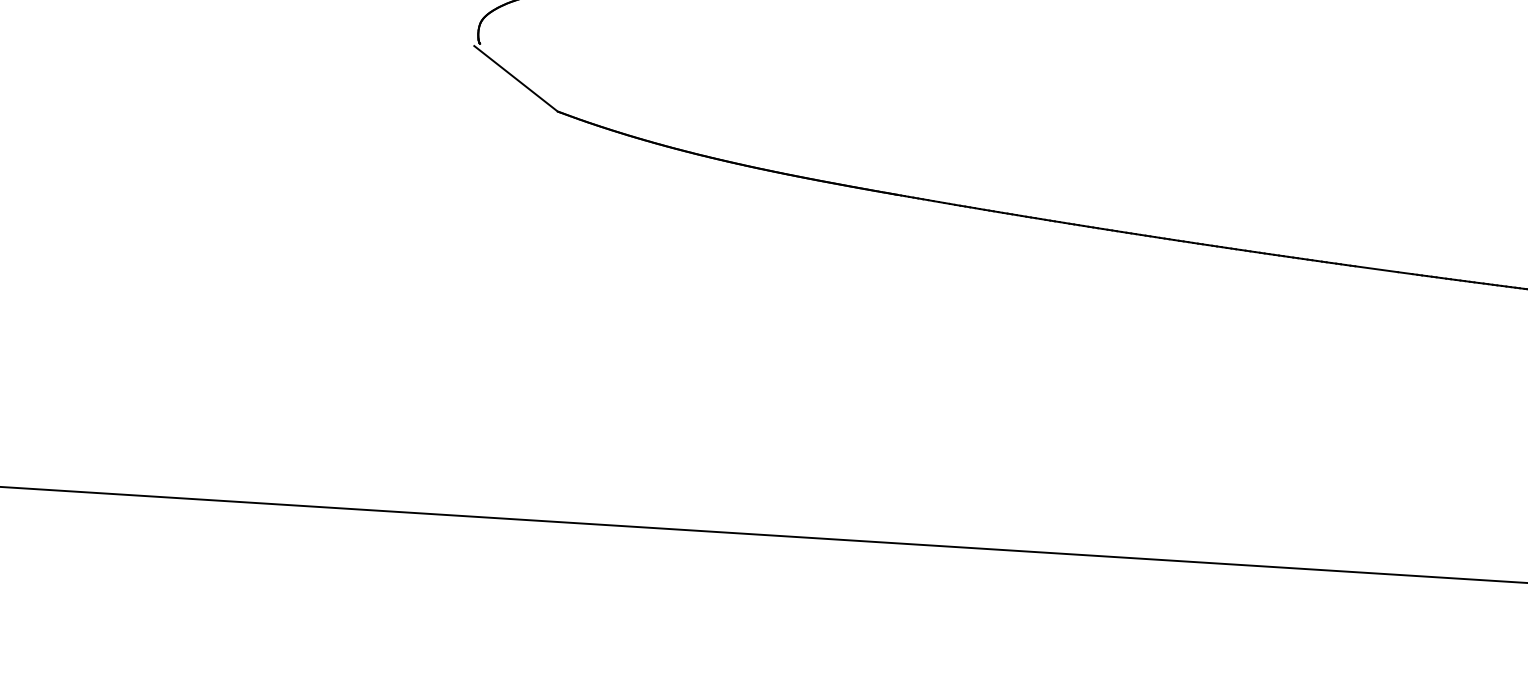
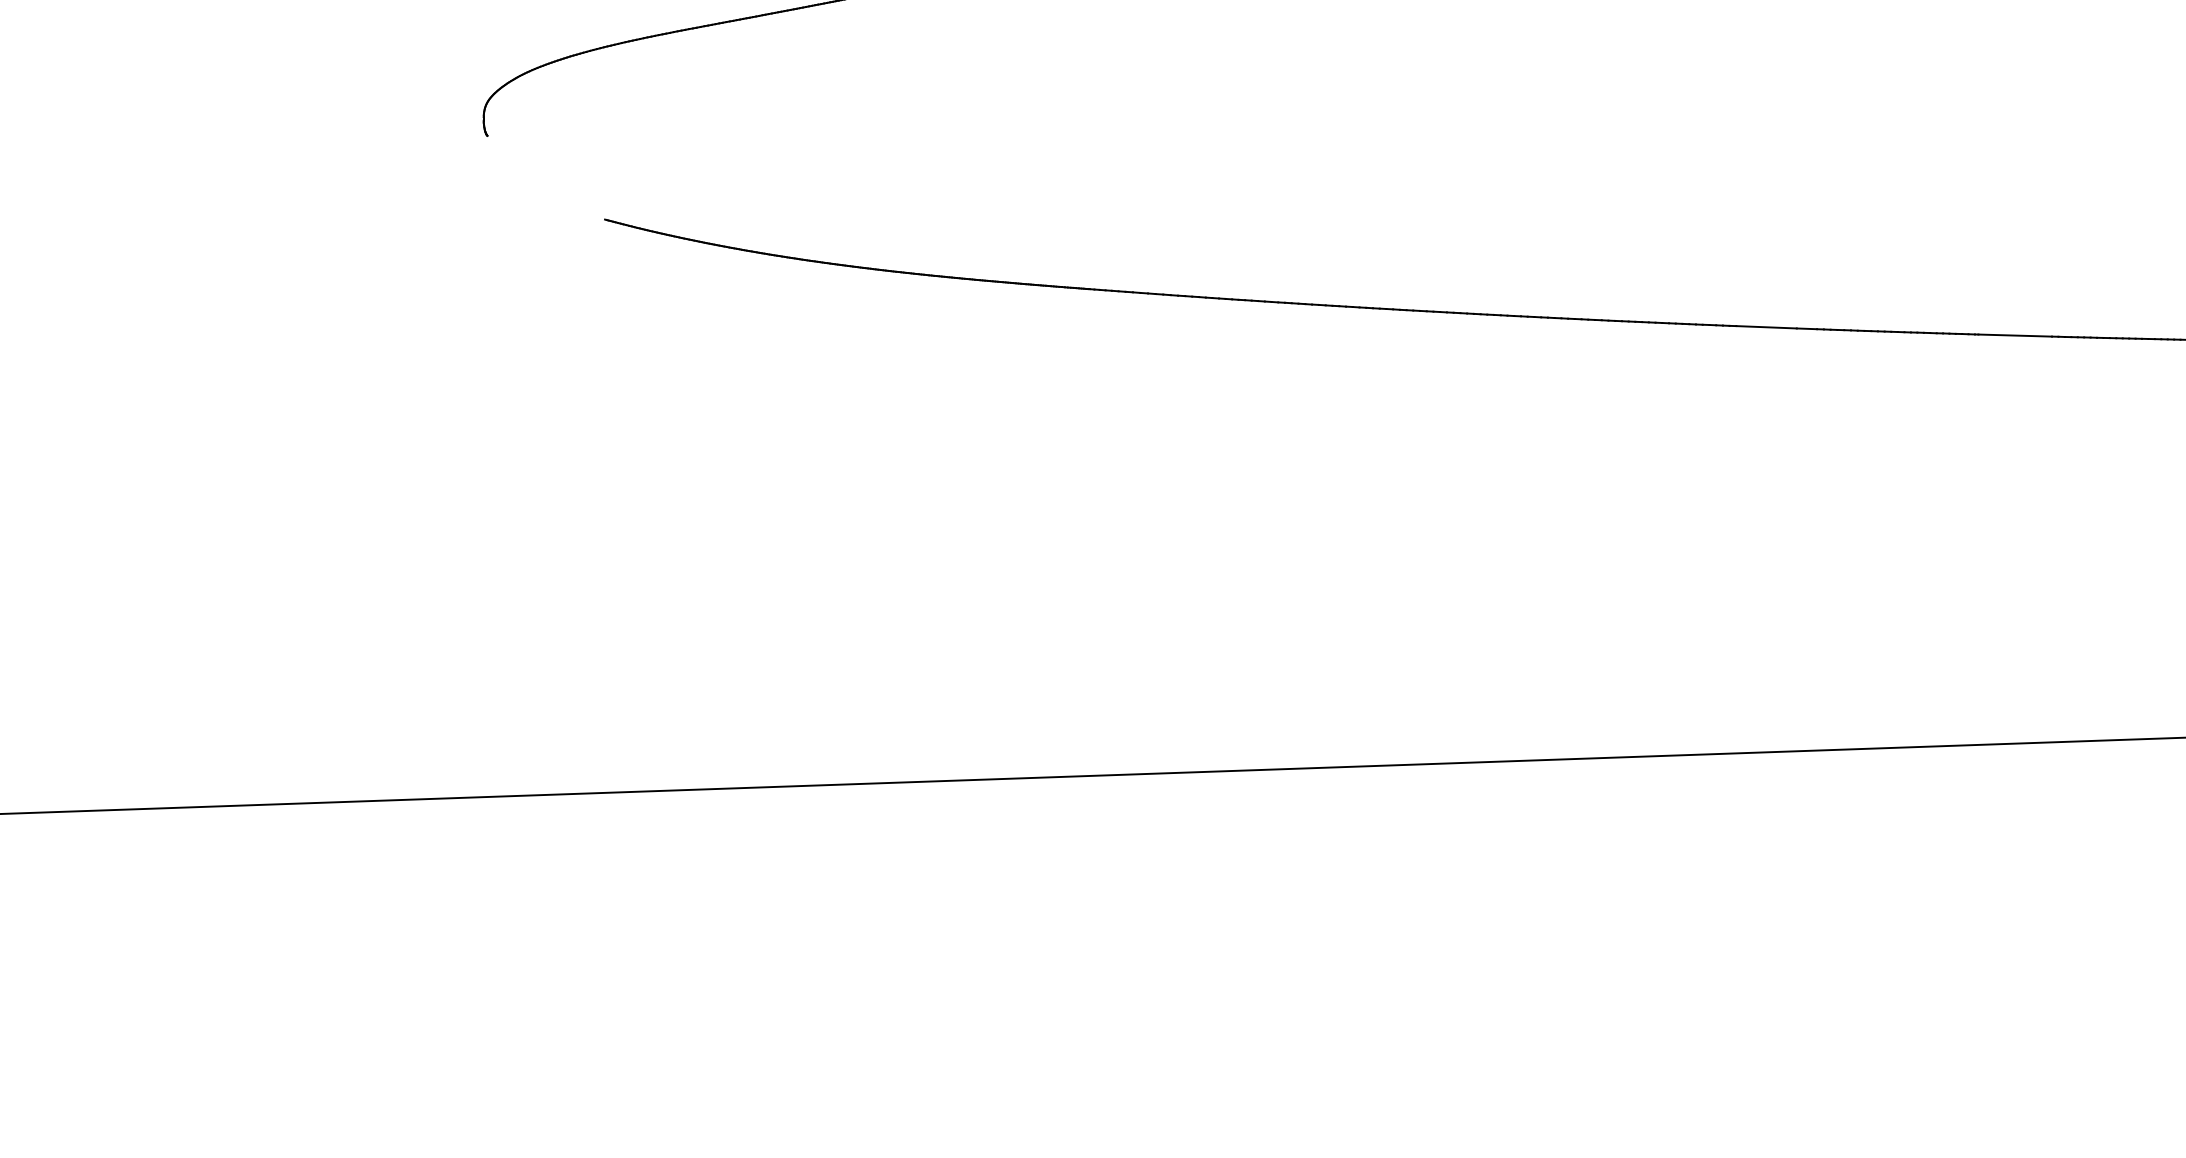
line: (516, 78) -> (542, 179), removed

